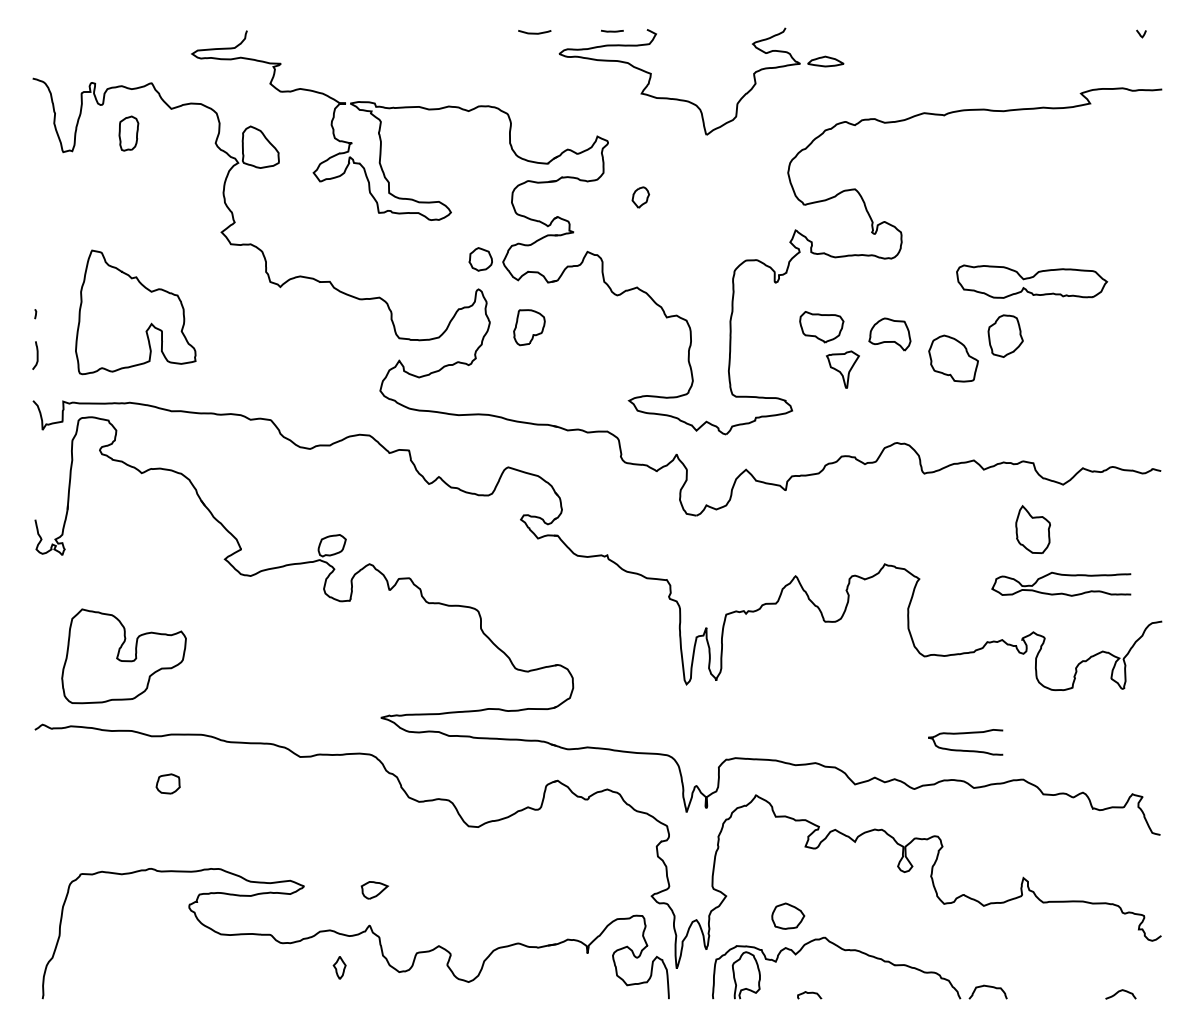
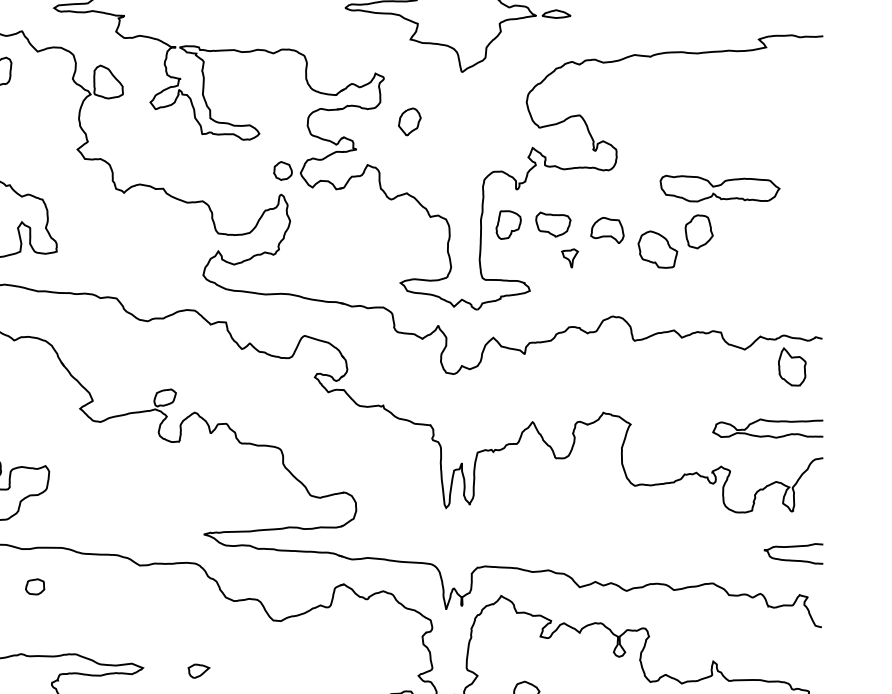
part: (640, 197) -> (409, 121), size x1.67
part: (529, 327) -> (508, 224), moved
part: (842, 369) -> (569, 258), size x0.62
part: (1032, 529) -> (791, 366), moved
curve: (1061, 575) -> (768, 421), moved
curve: (962, 749) -> (791, 559), moved

